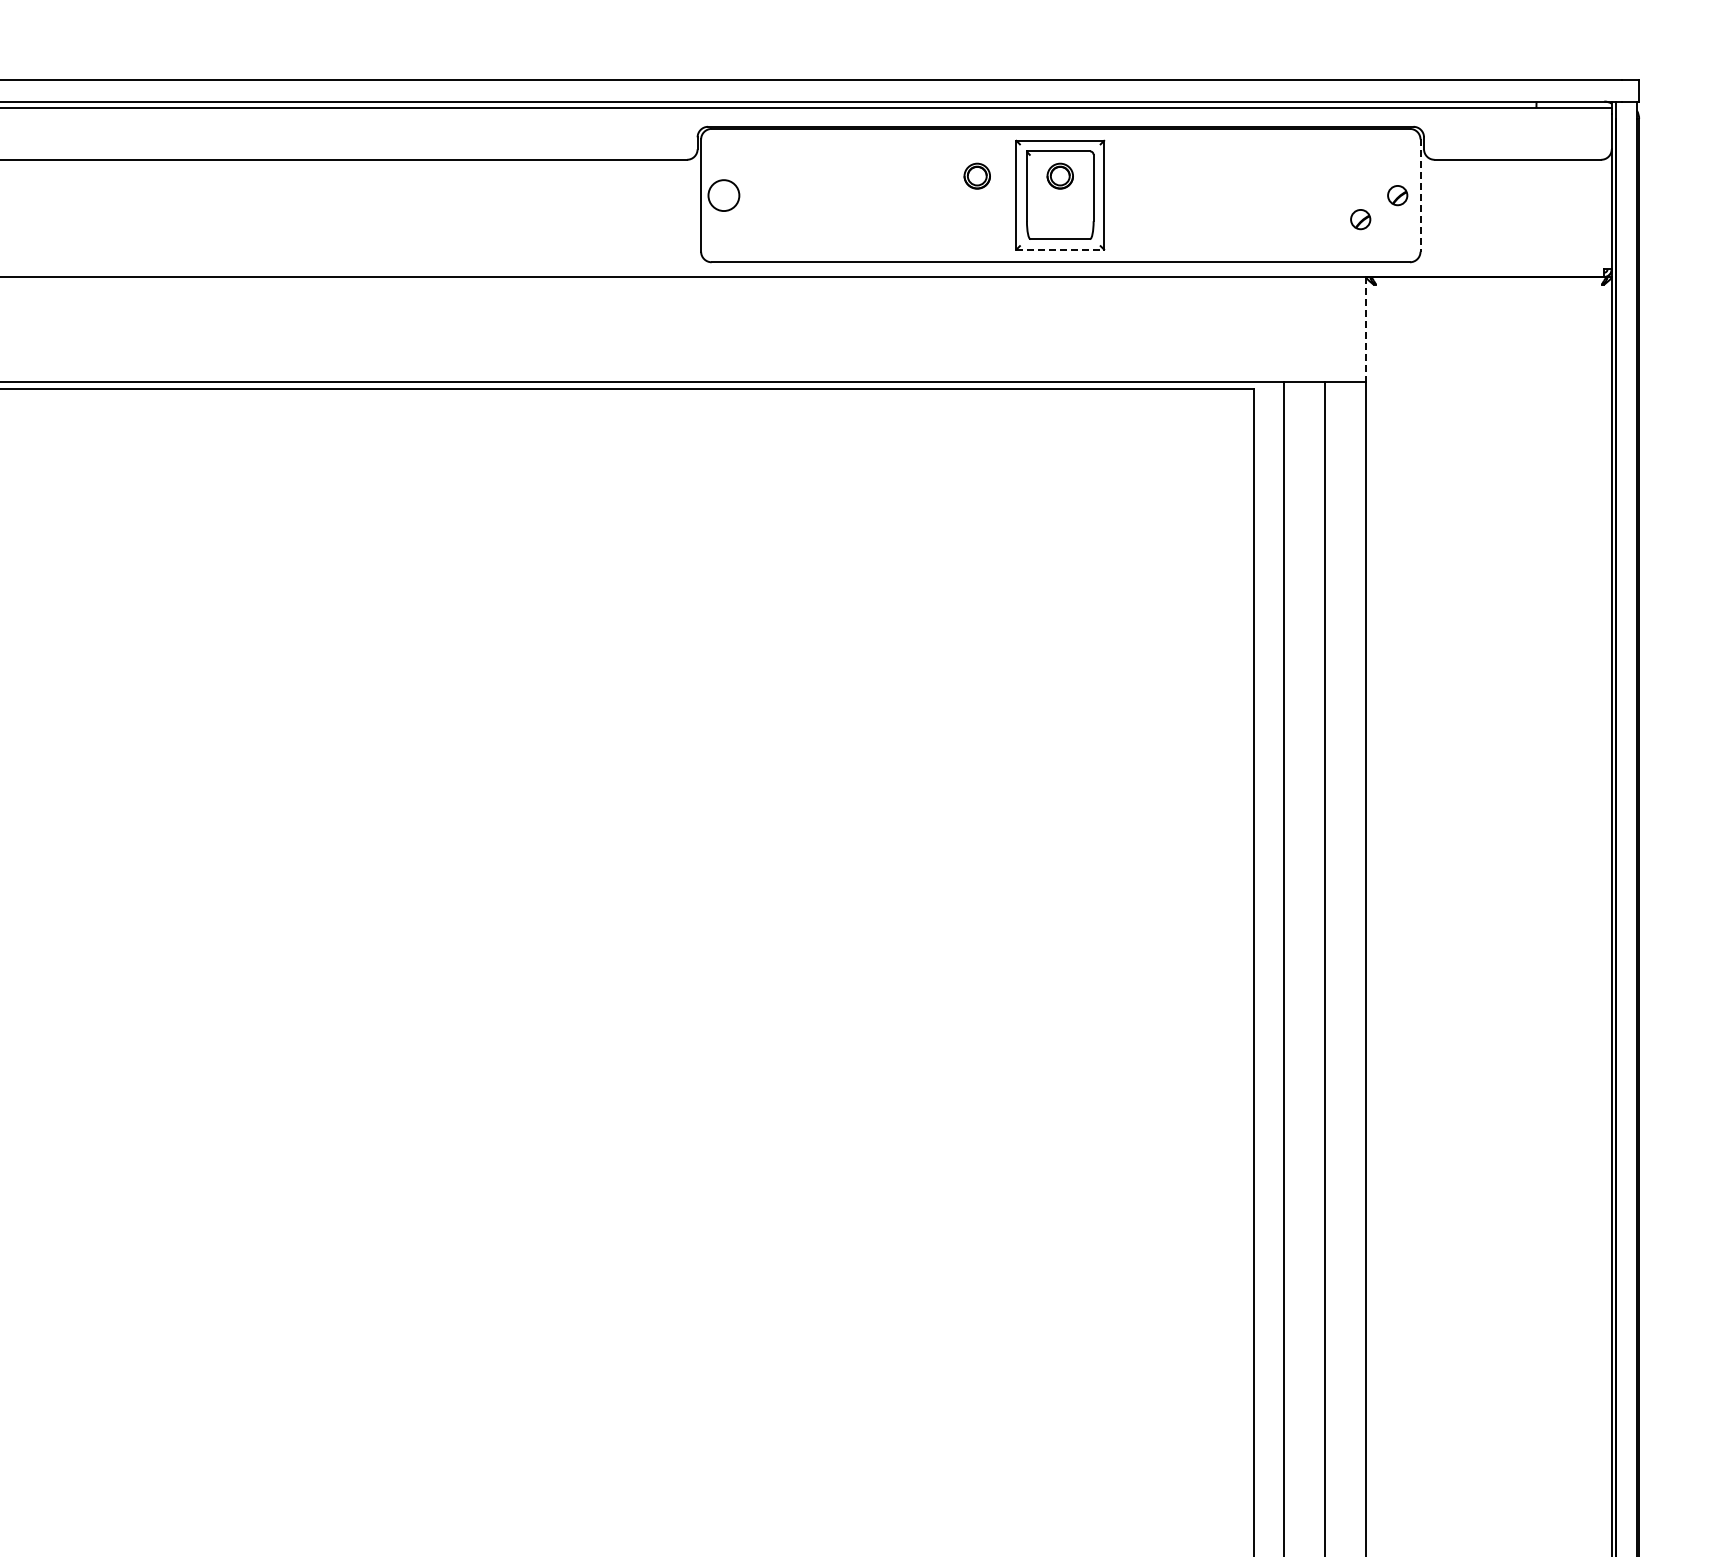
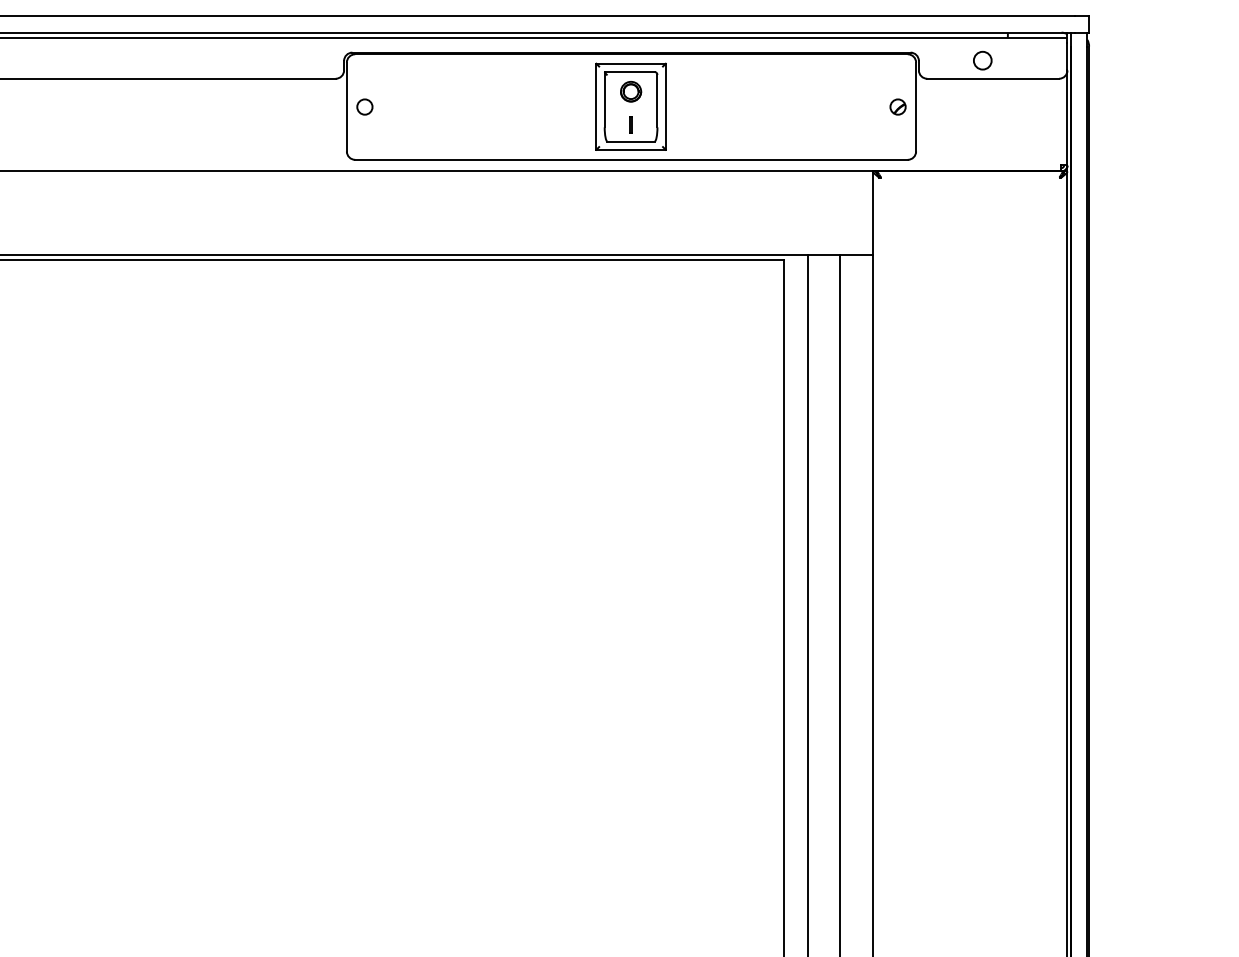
circle: (1504, 136) -> (982, 60), added
part: (976, 175) -> (564, 91), removed
circle: (723, 195) -> (364, 107), size x0.62
line: (1420, 196) -> (916, 107), dashed -> solid
line: (1059, 218) -> (630, 125), added
part: (1360, 219) -> (868, 125), removed
line: (1060, 249) -> (631, 149), dashed -> solid
line: (1366, 329) -> (873, 213), dashed -> solid

